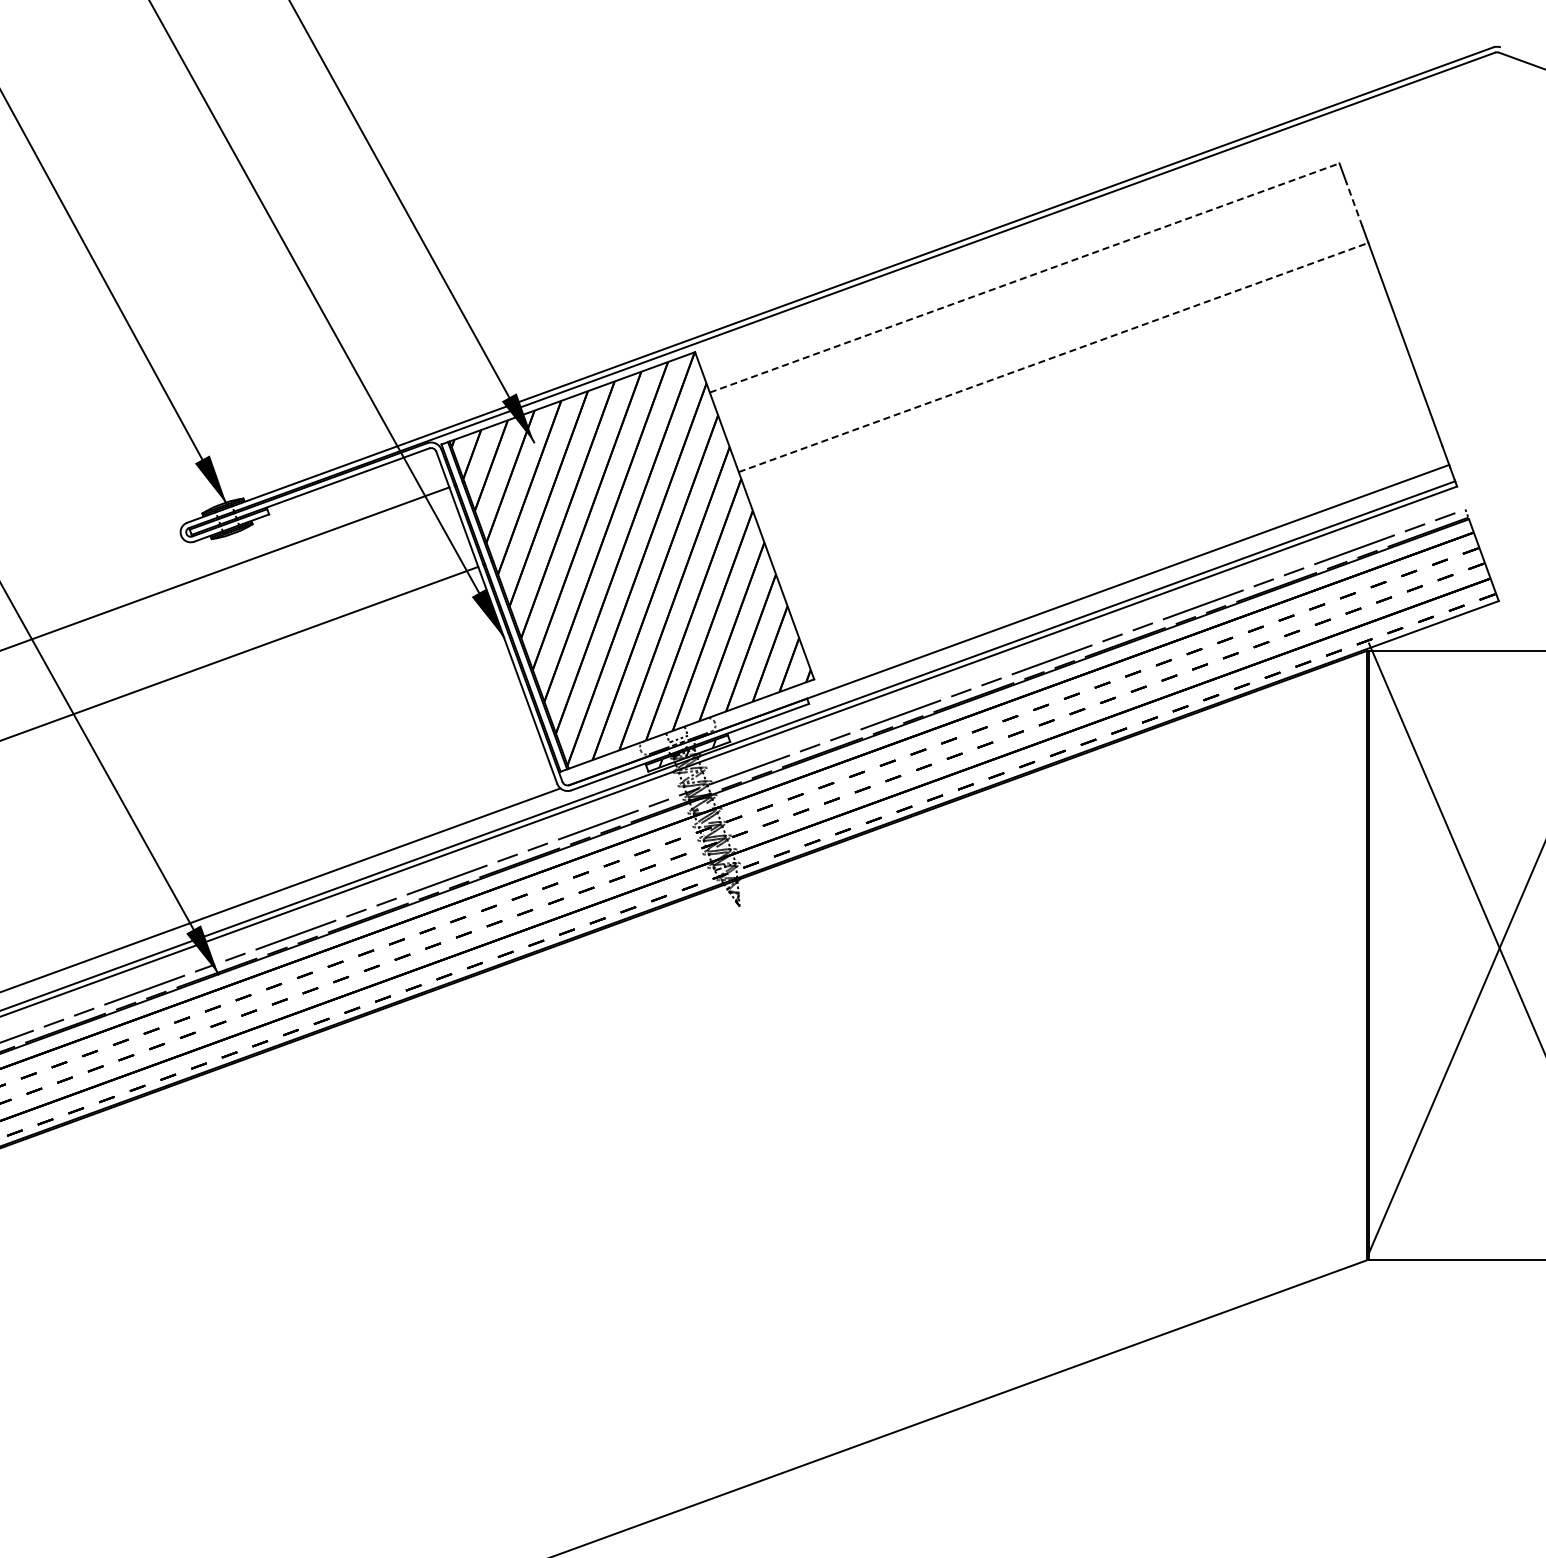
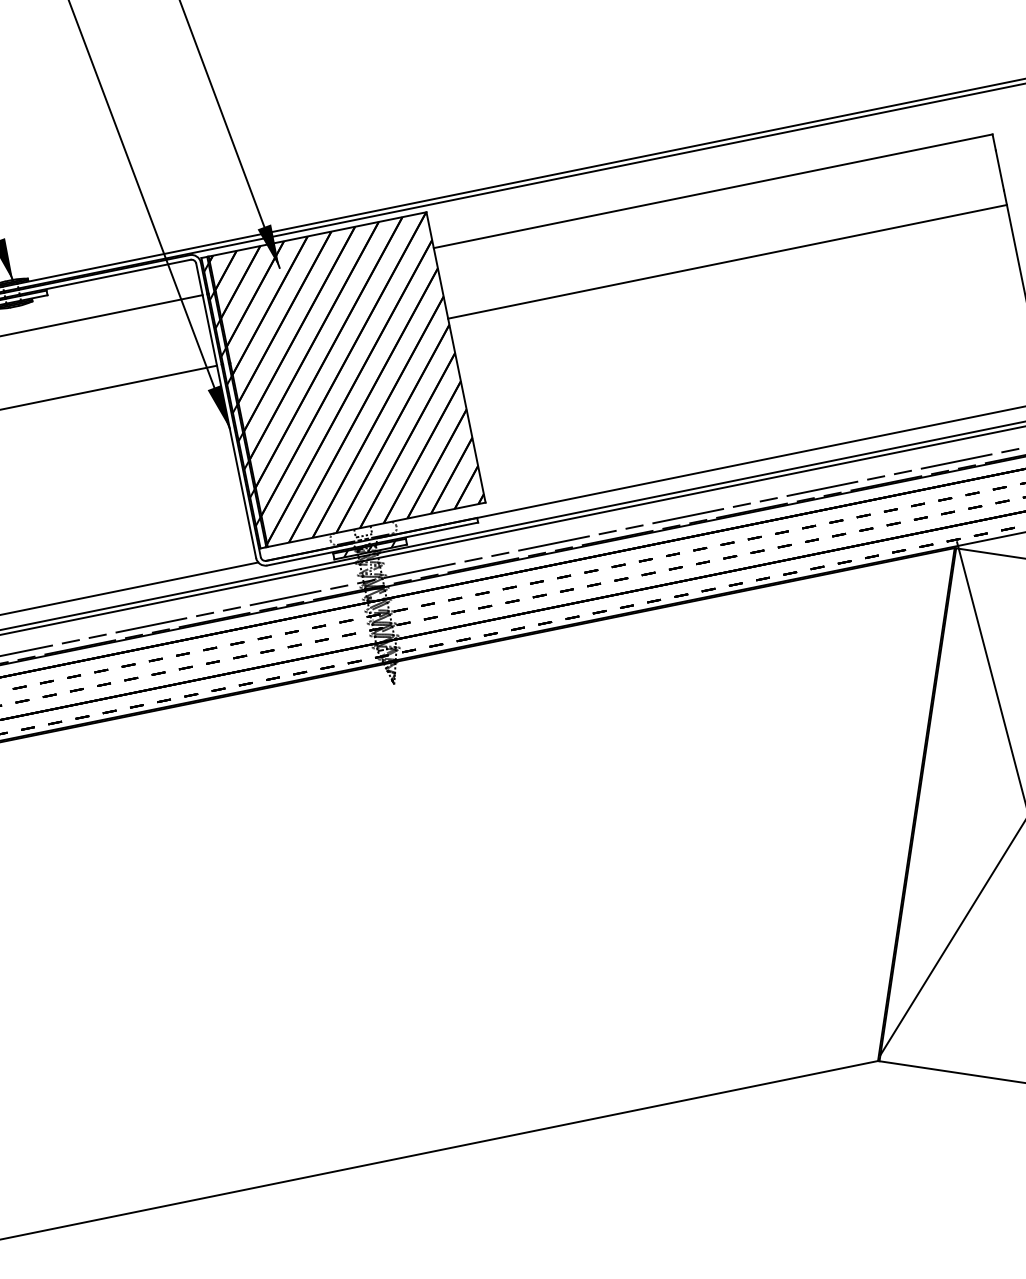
line: (1354, 204) -> (1000, 170), dashed -> solid
line: (1025, 277) -> (713, 190), dashed -> solid
line: (1054, 357) -> (728, 261), dashed -> solid
hatch: (506, 609) -> (235, 405), added

